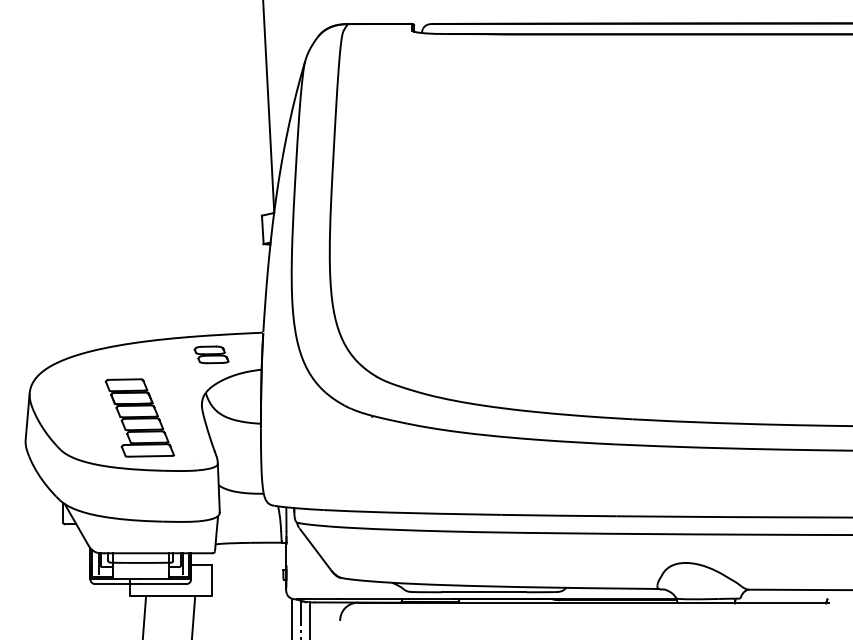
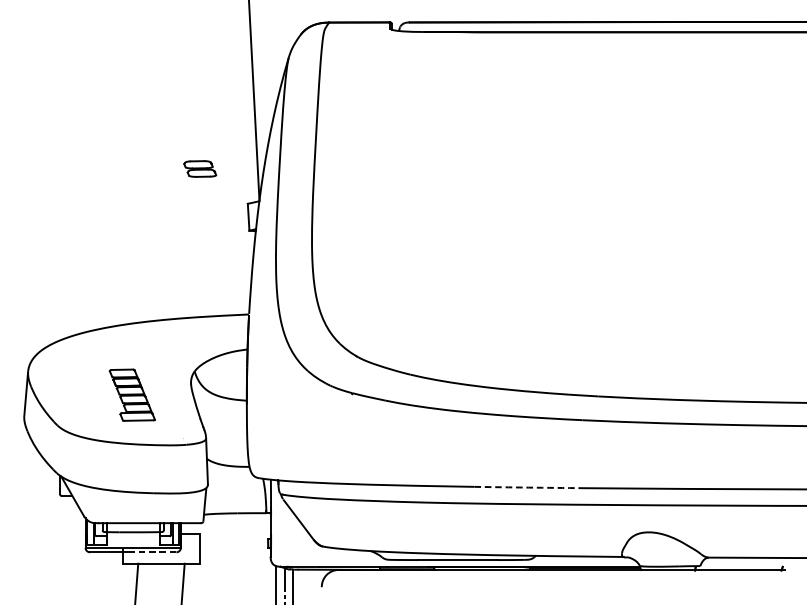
part: (211, 354) -> (200, 168), moved
part: (139, 417) -> (131, 394), size x0.7
arc: (558, 515) -> (528, 487), solid -> dashed
line: (163, 584) -> (154, 552), solid -> dashed

